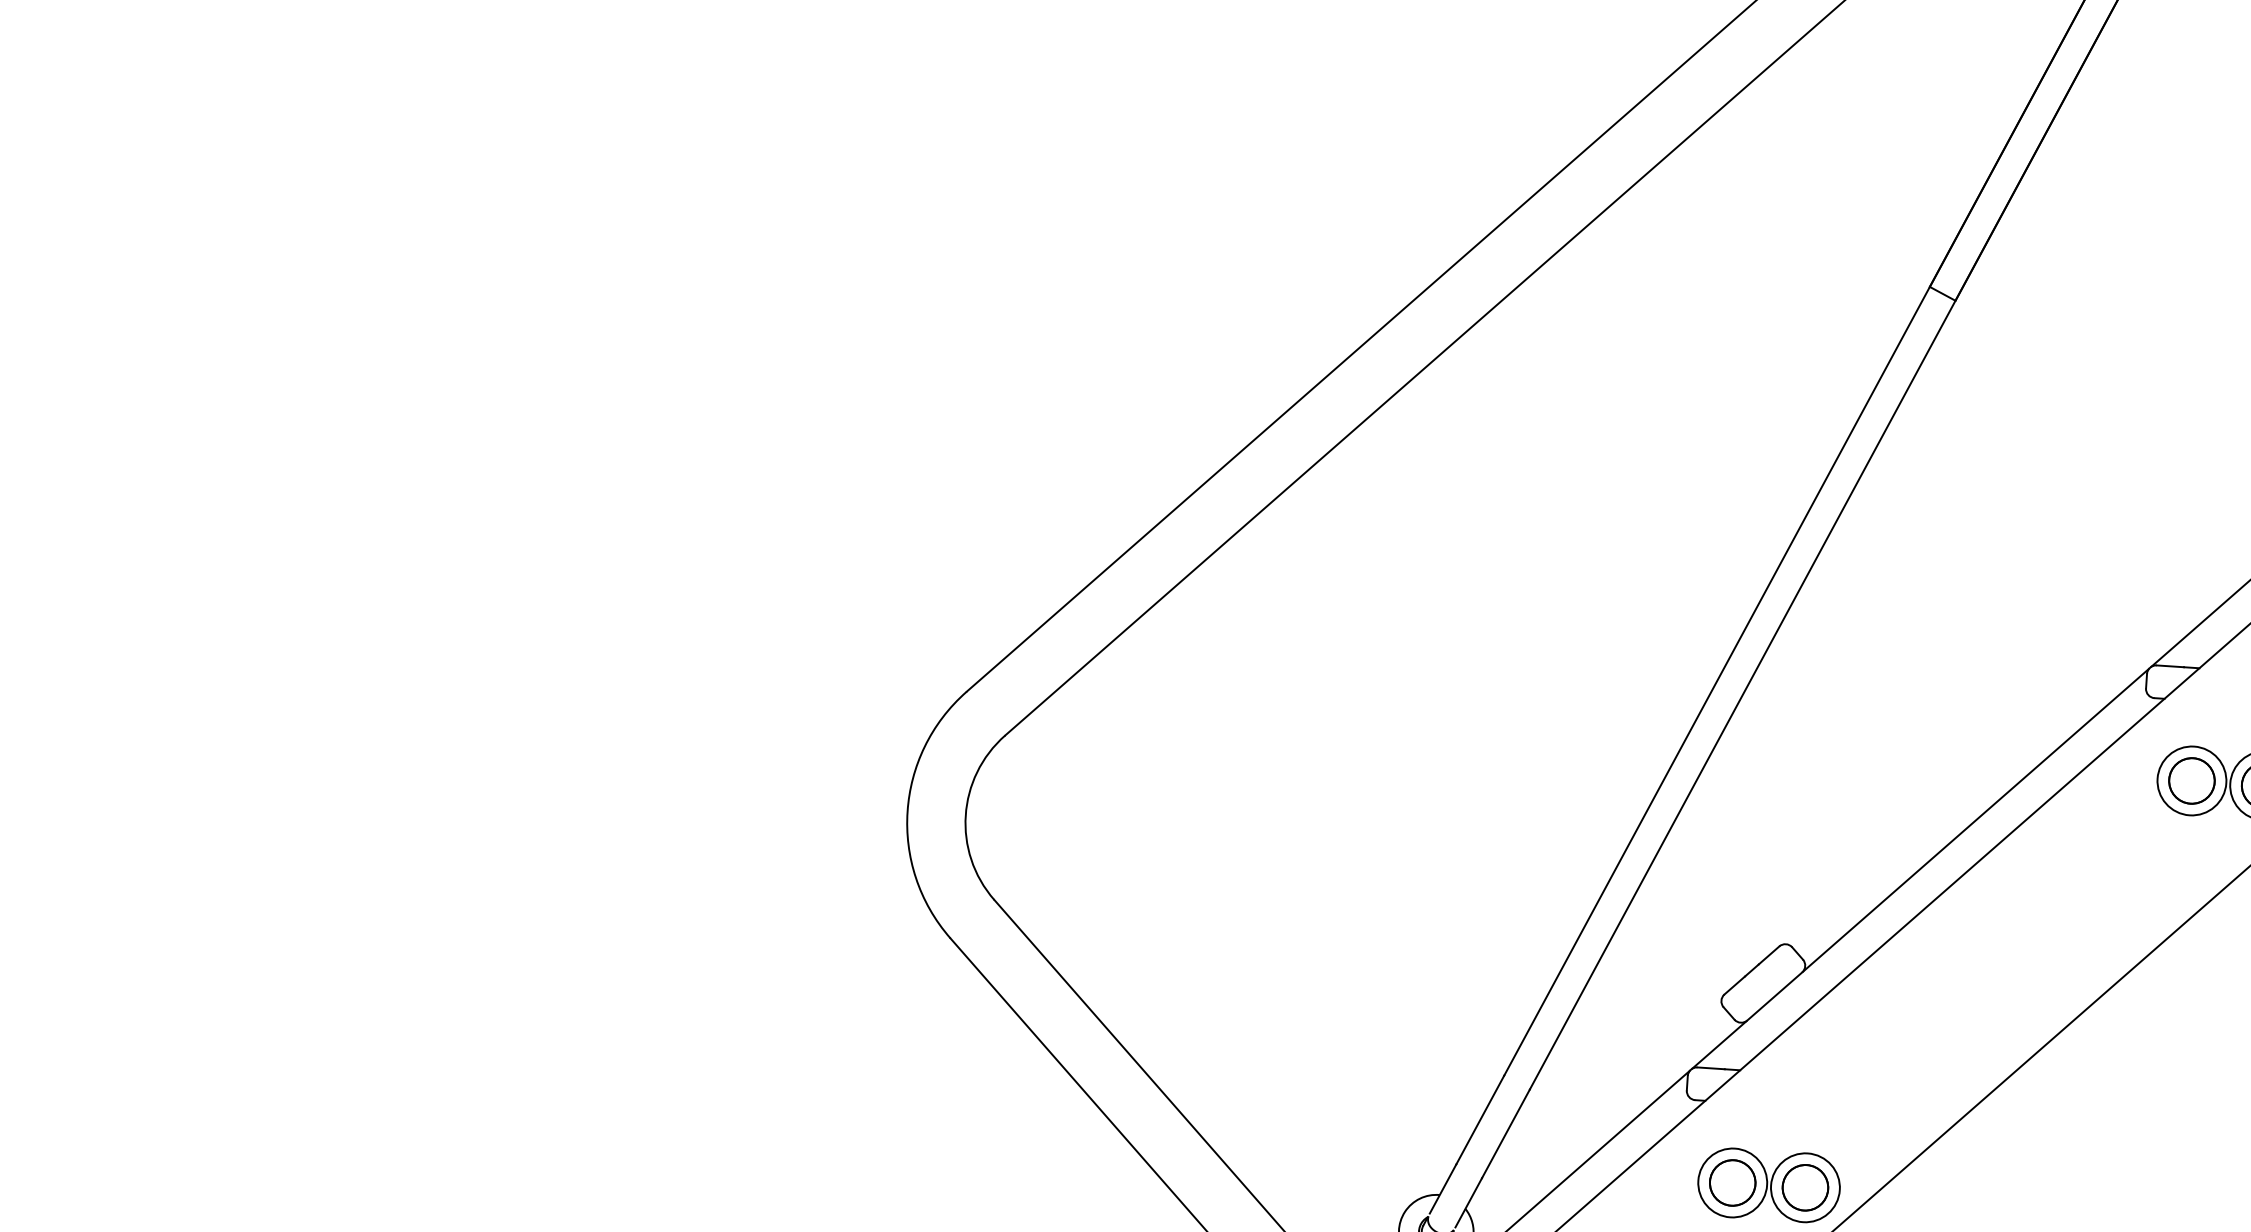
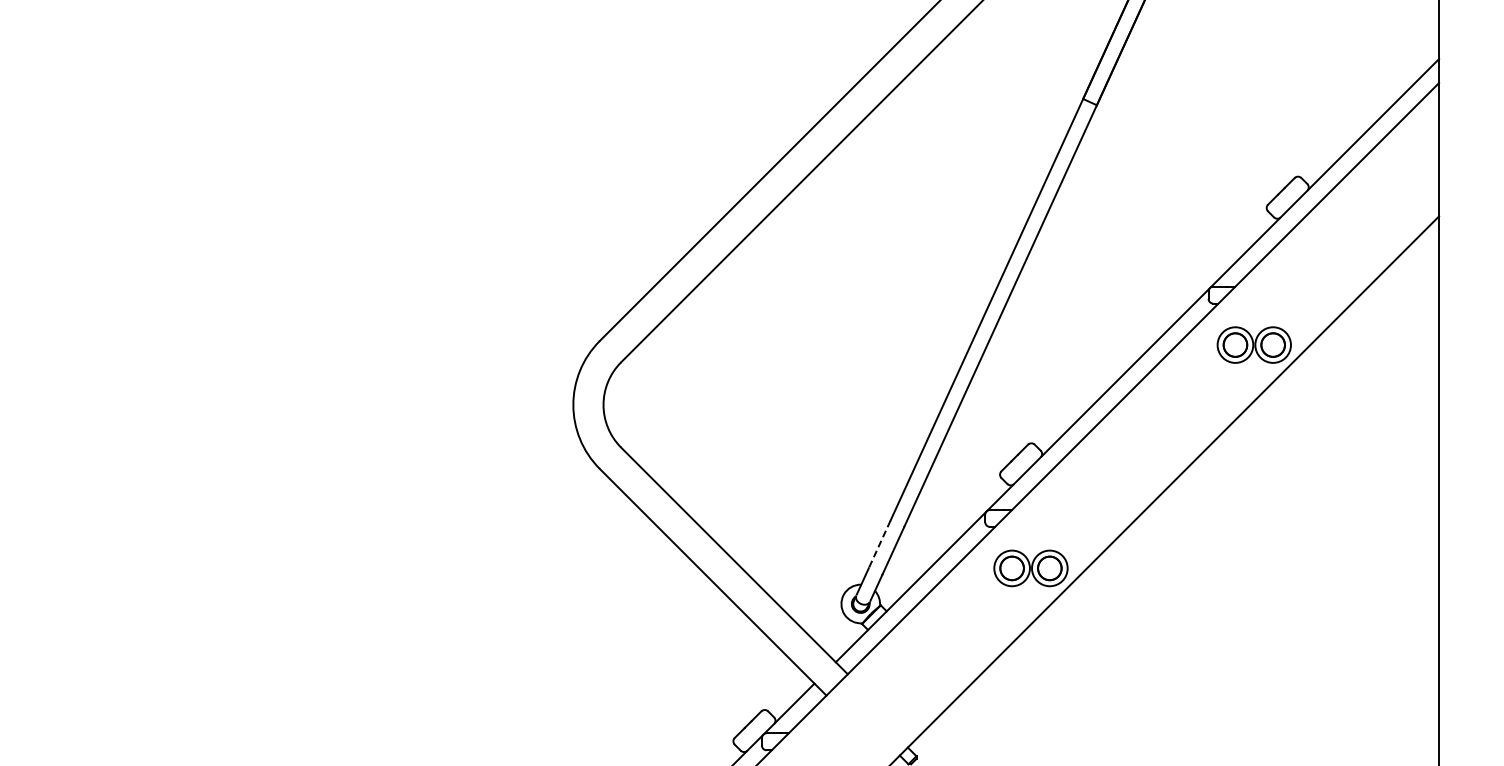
line: (1479, 1121) -> (879, 545), solid -> dashed

